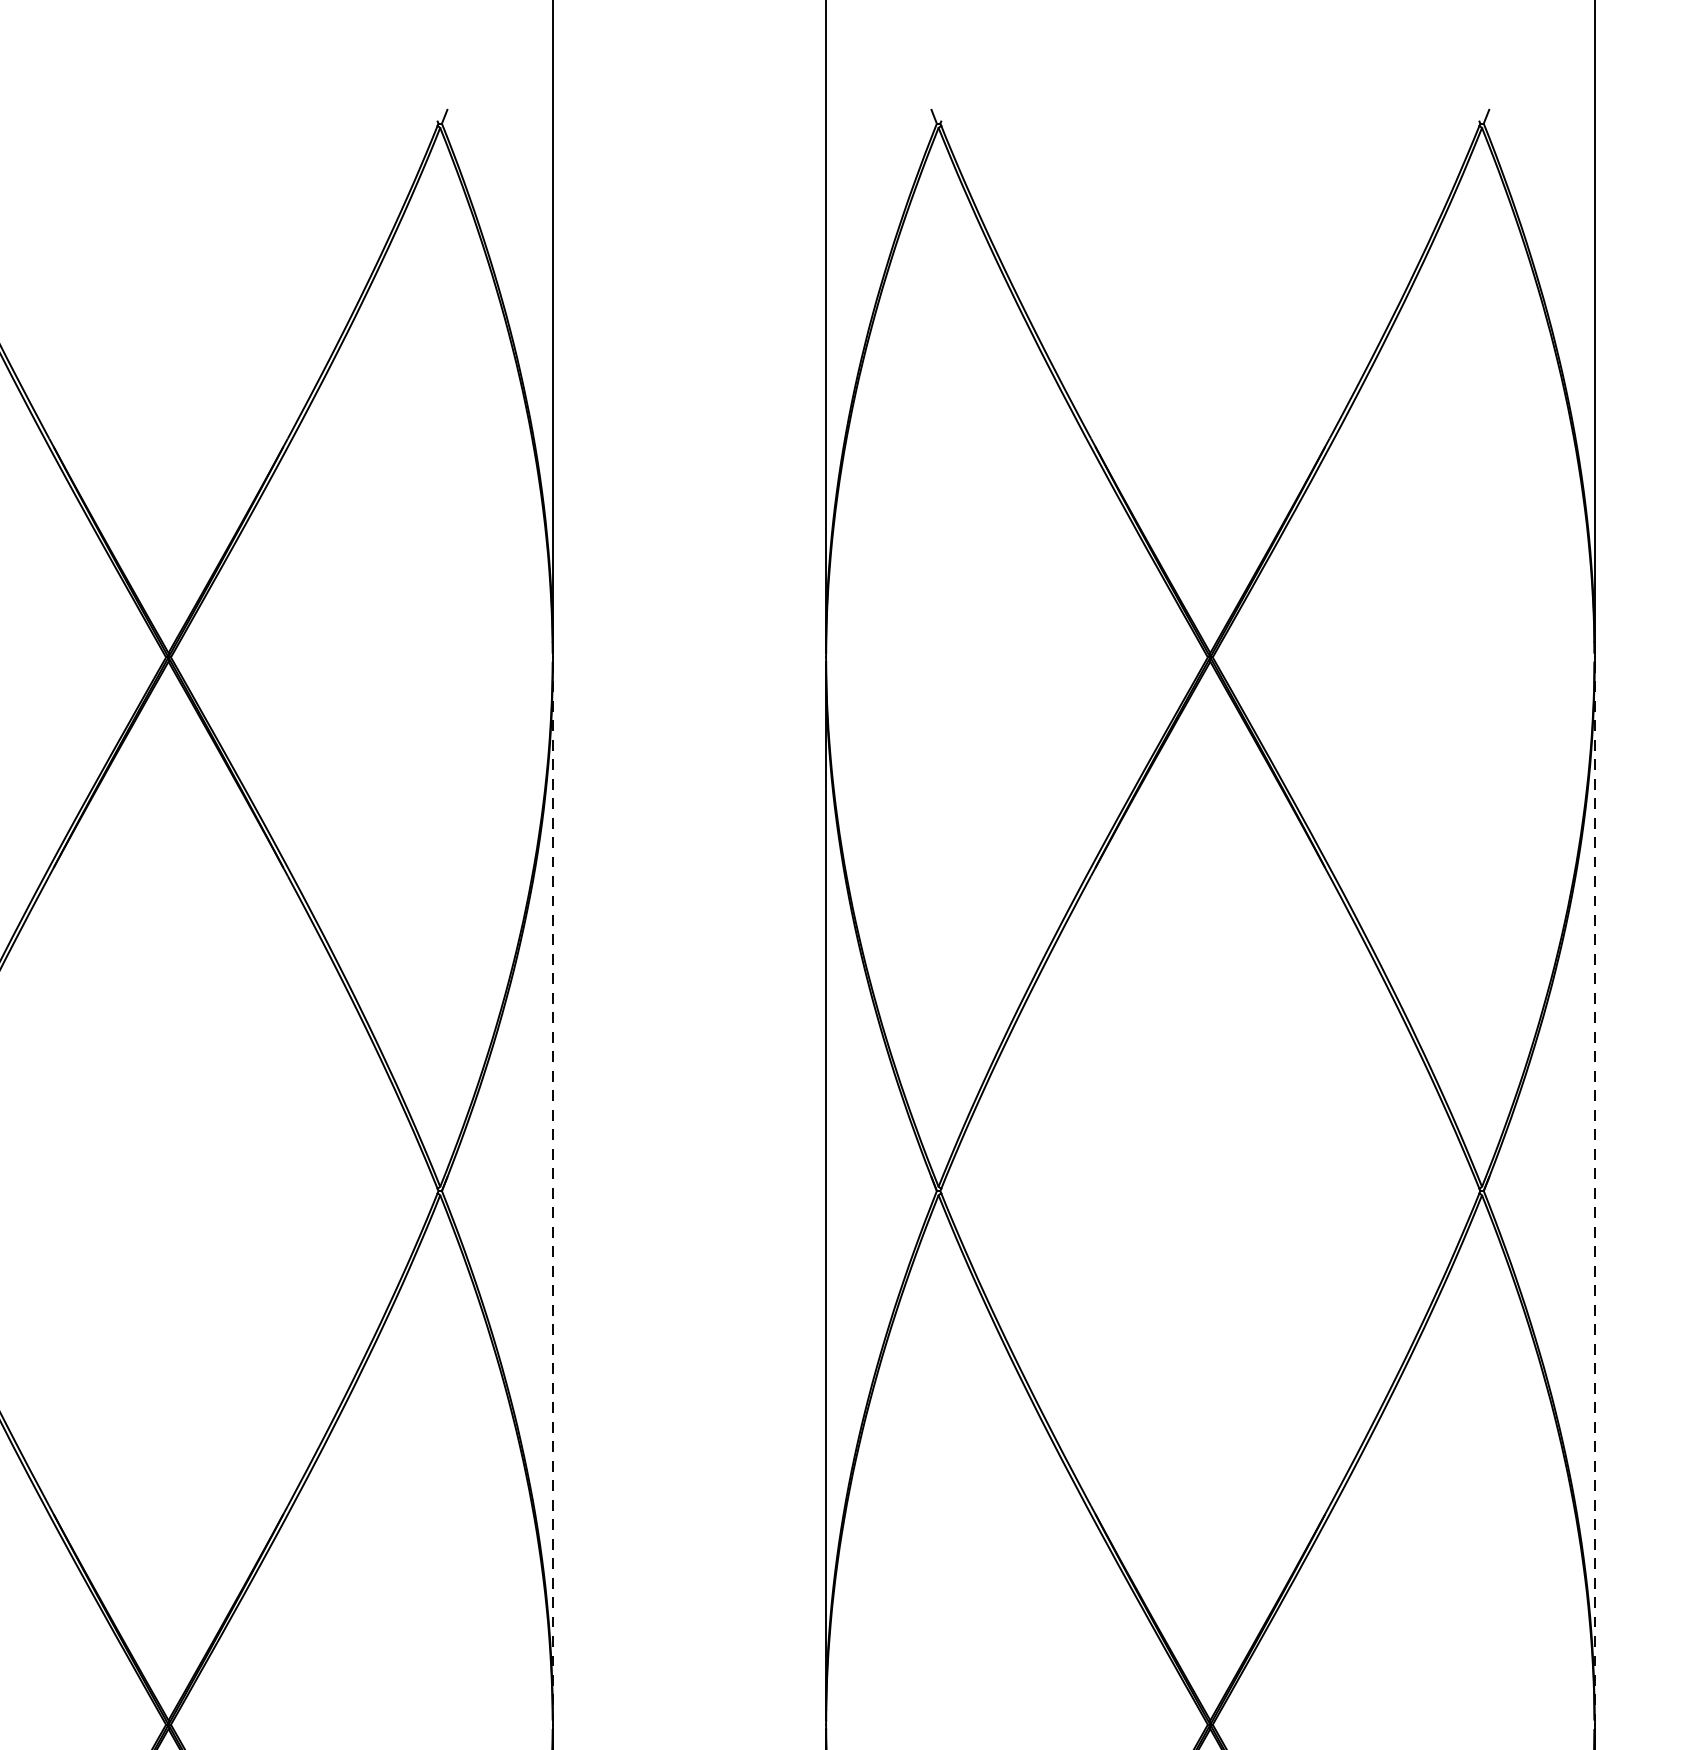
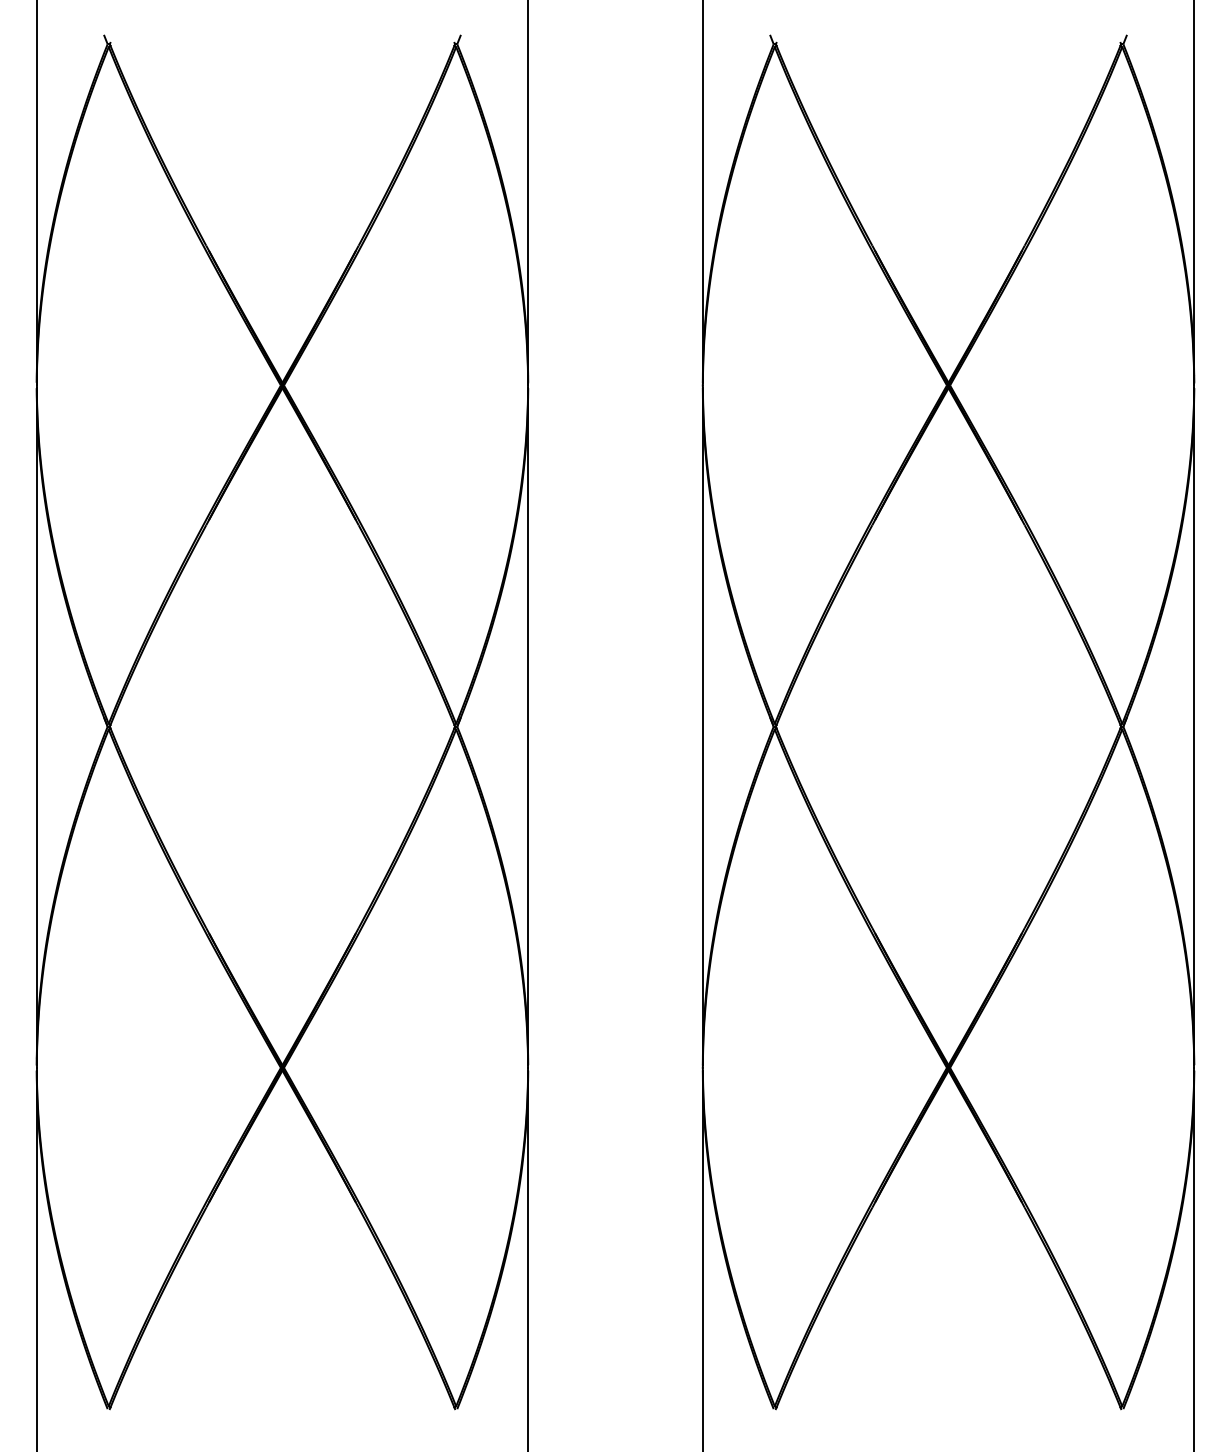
line: (553, 1192) -> (528, 727), dashed -> solid
line: (1595, 1192) -> (1194, 727), dashed -> solid

